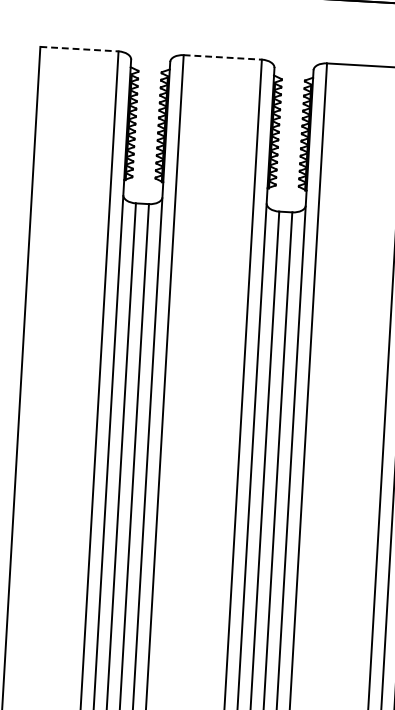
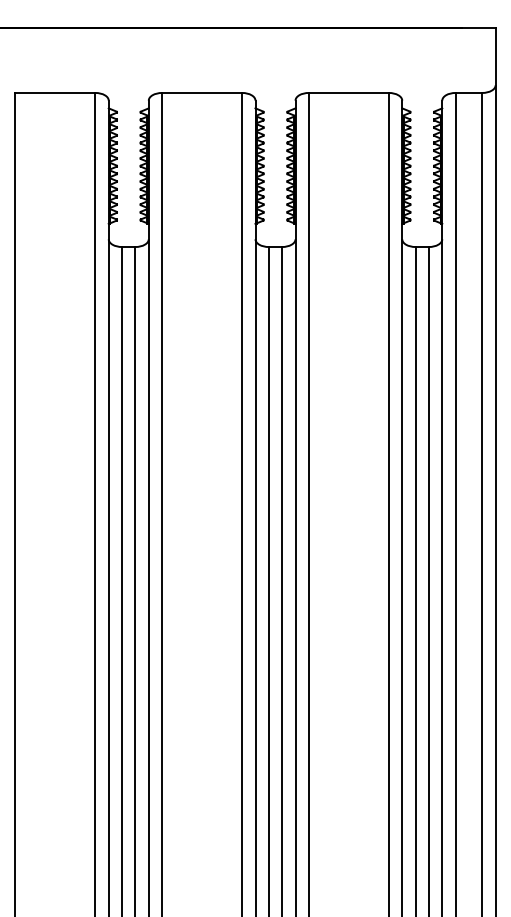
line: (79, 48) -> (55, 92), dashed -> solid
line: (223, 56) -> (202, 92), dashed -> solid

